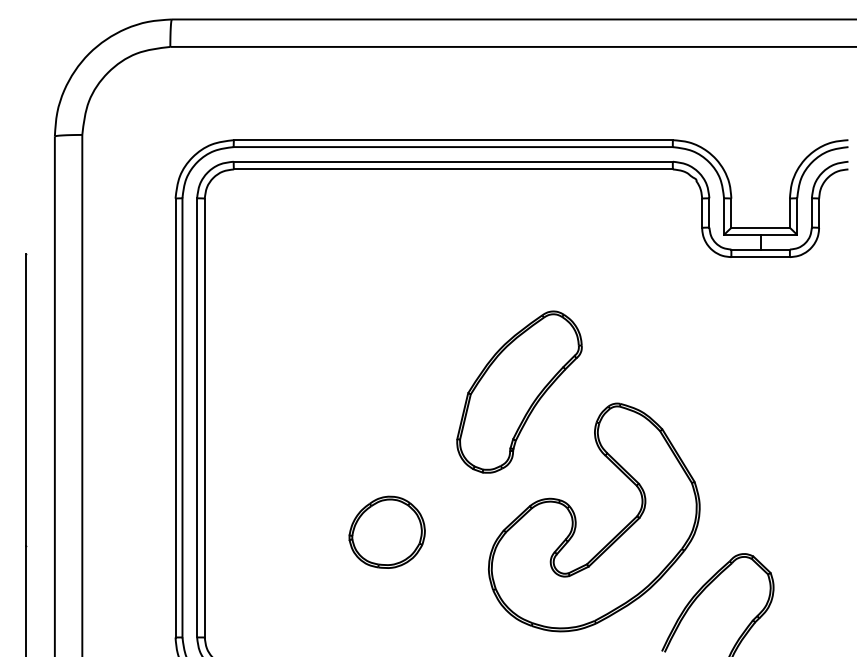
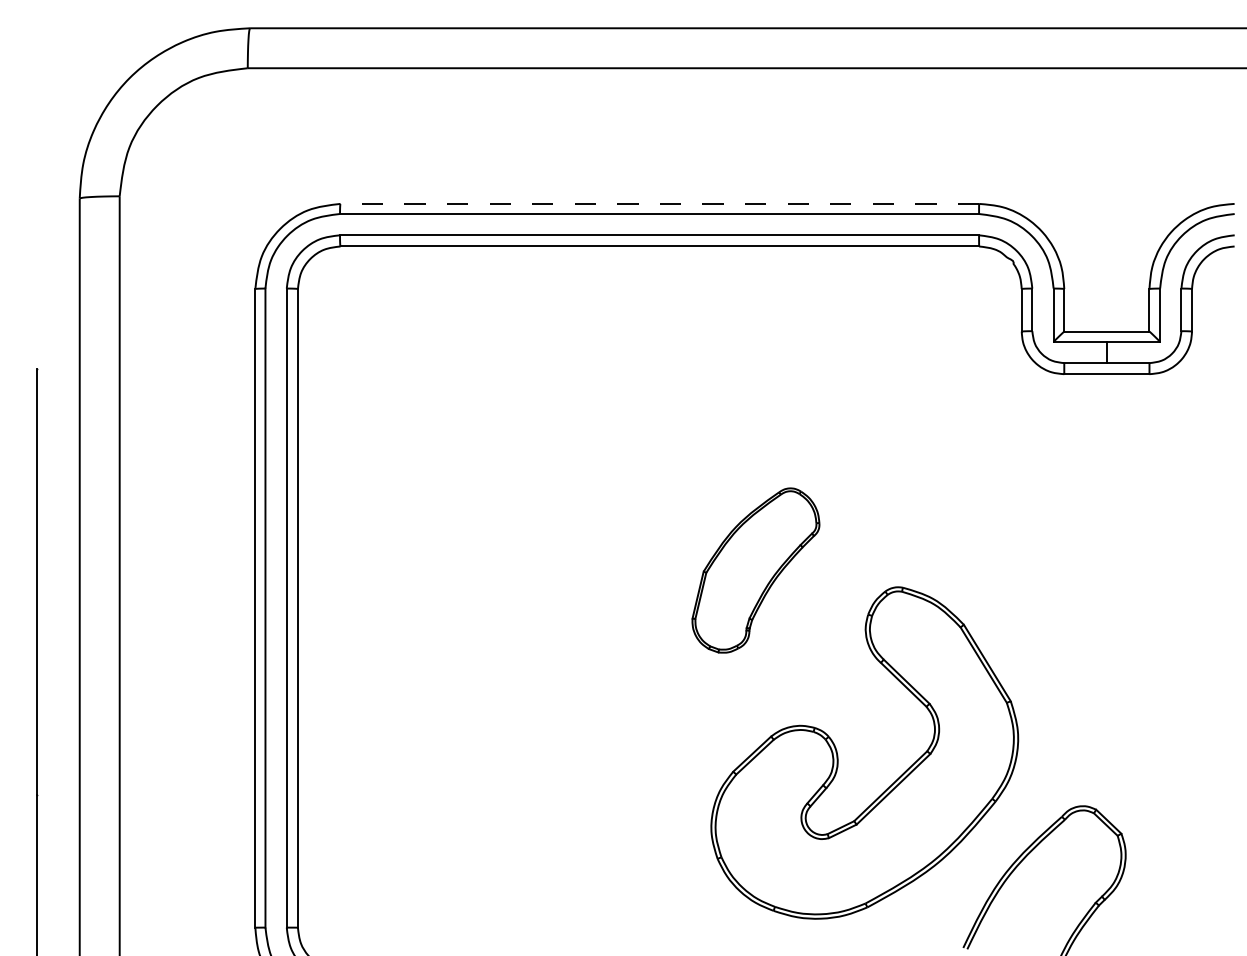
line: (452, 140) -> (658, 204), solid -> dashed
part: (519, 391) -> (755, 569), size x0.7
part: (386, 531) -> (562, 773), removed

